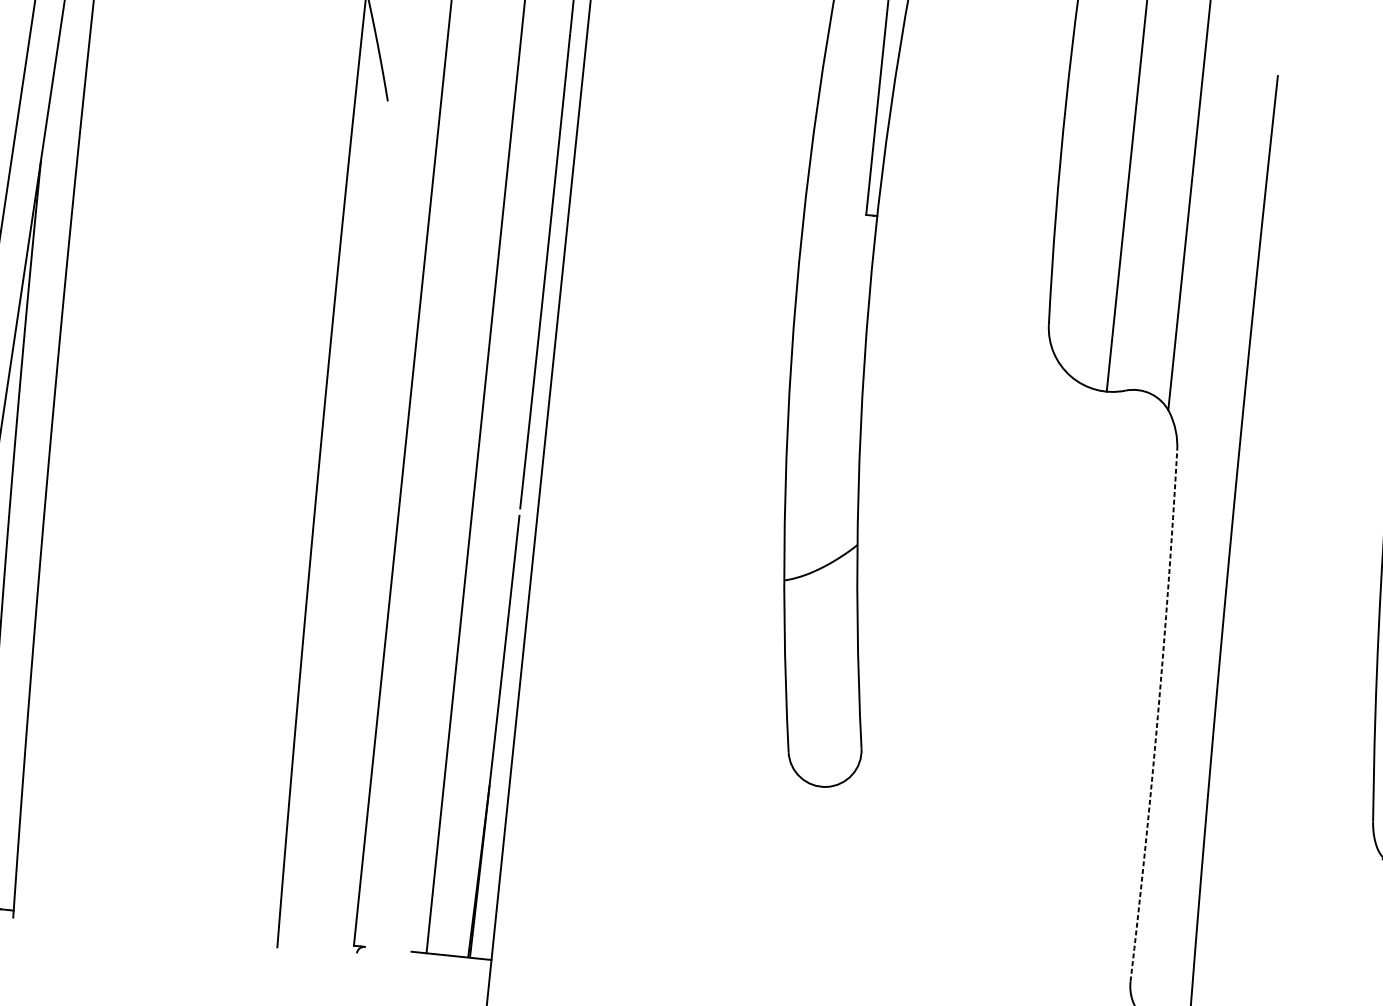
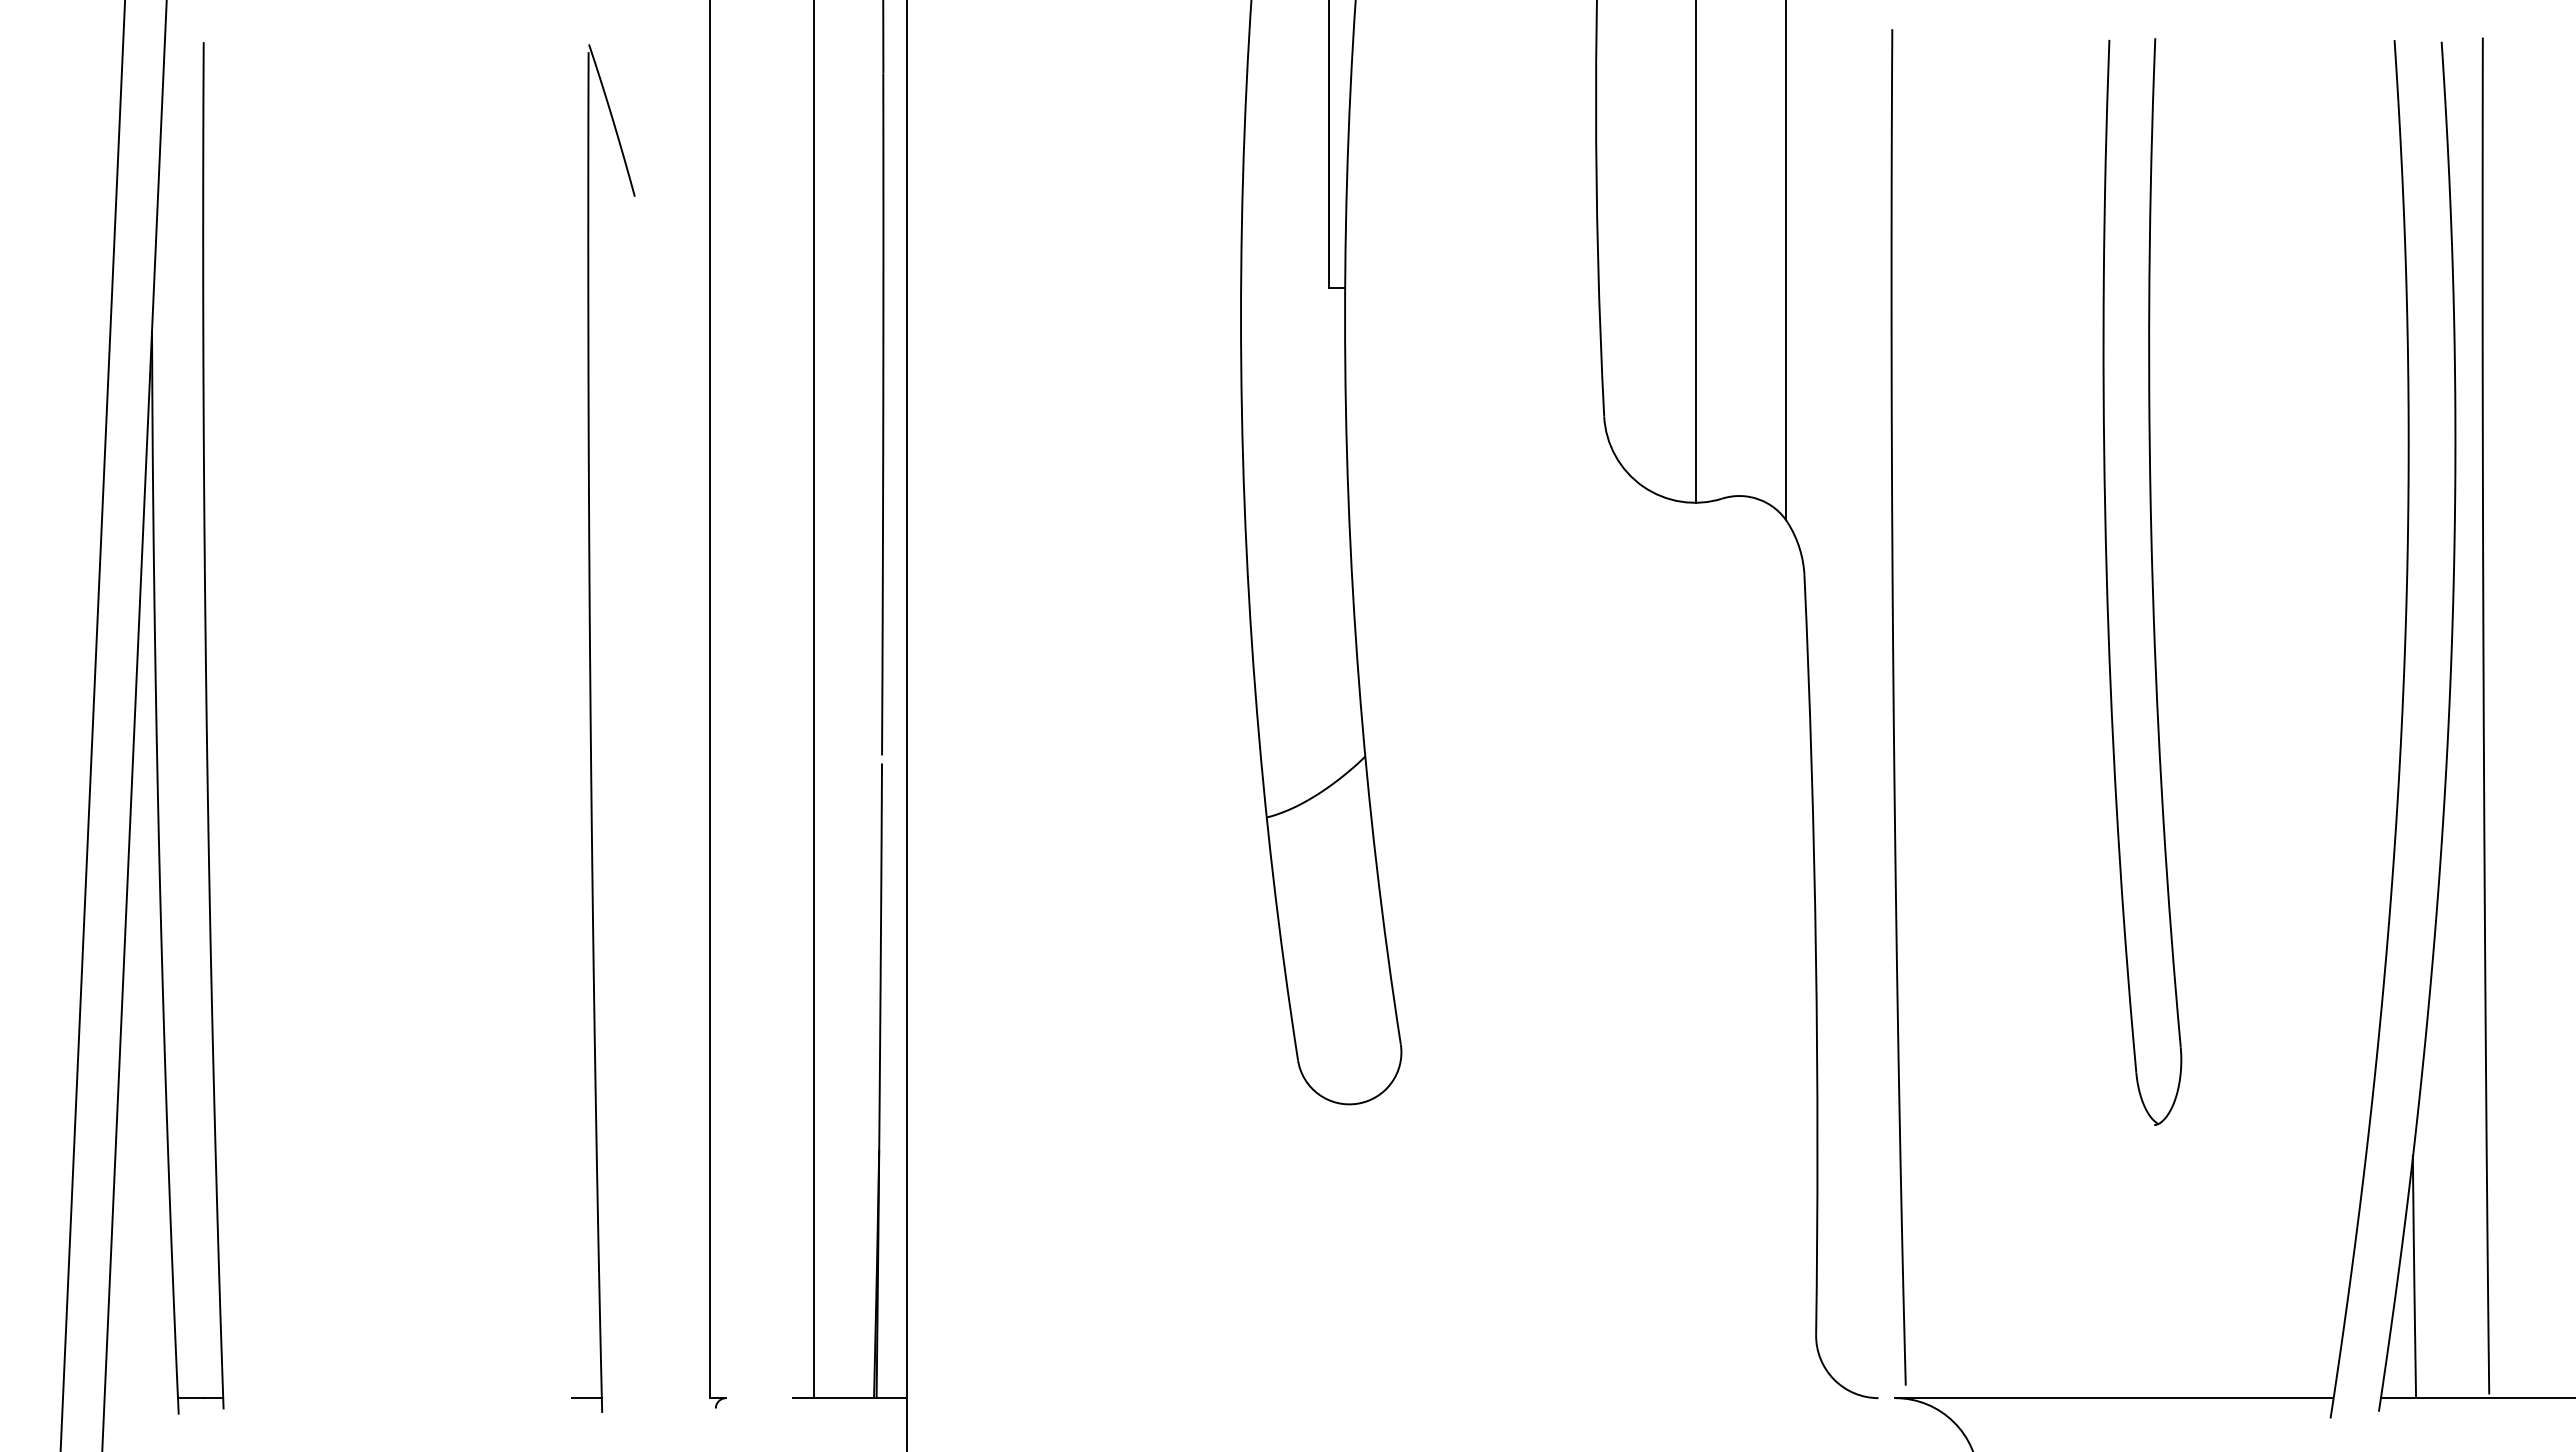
arc: (1157, 716) -> (1815, 955), dashed -> solid
line: (267, 937) -> (586, 1398), added

